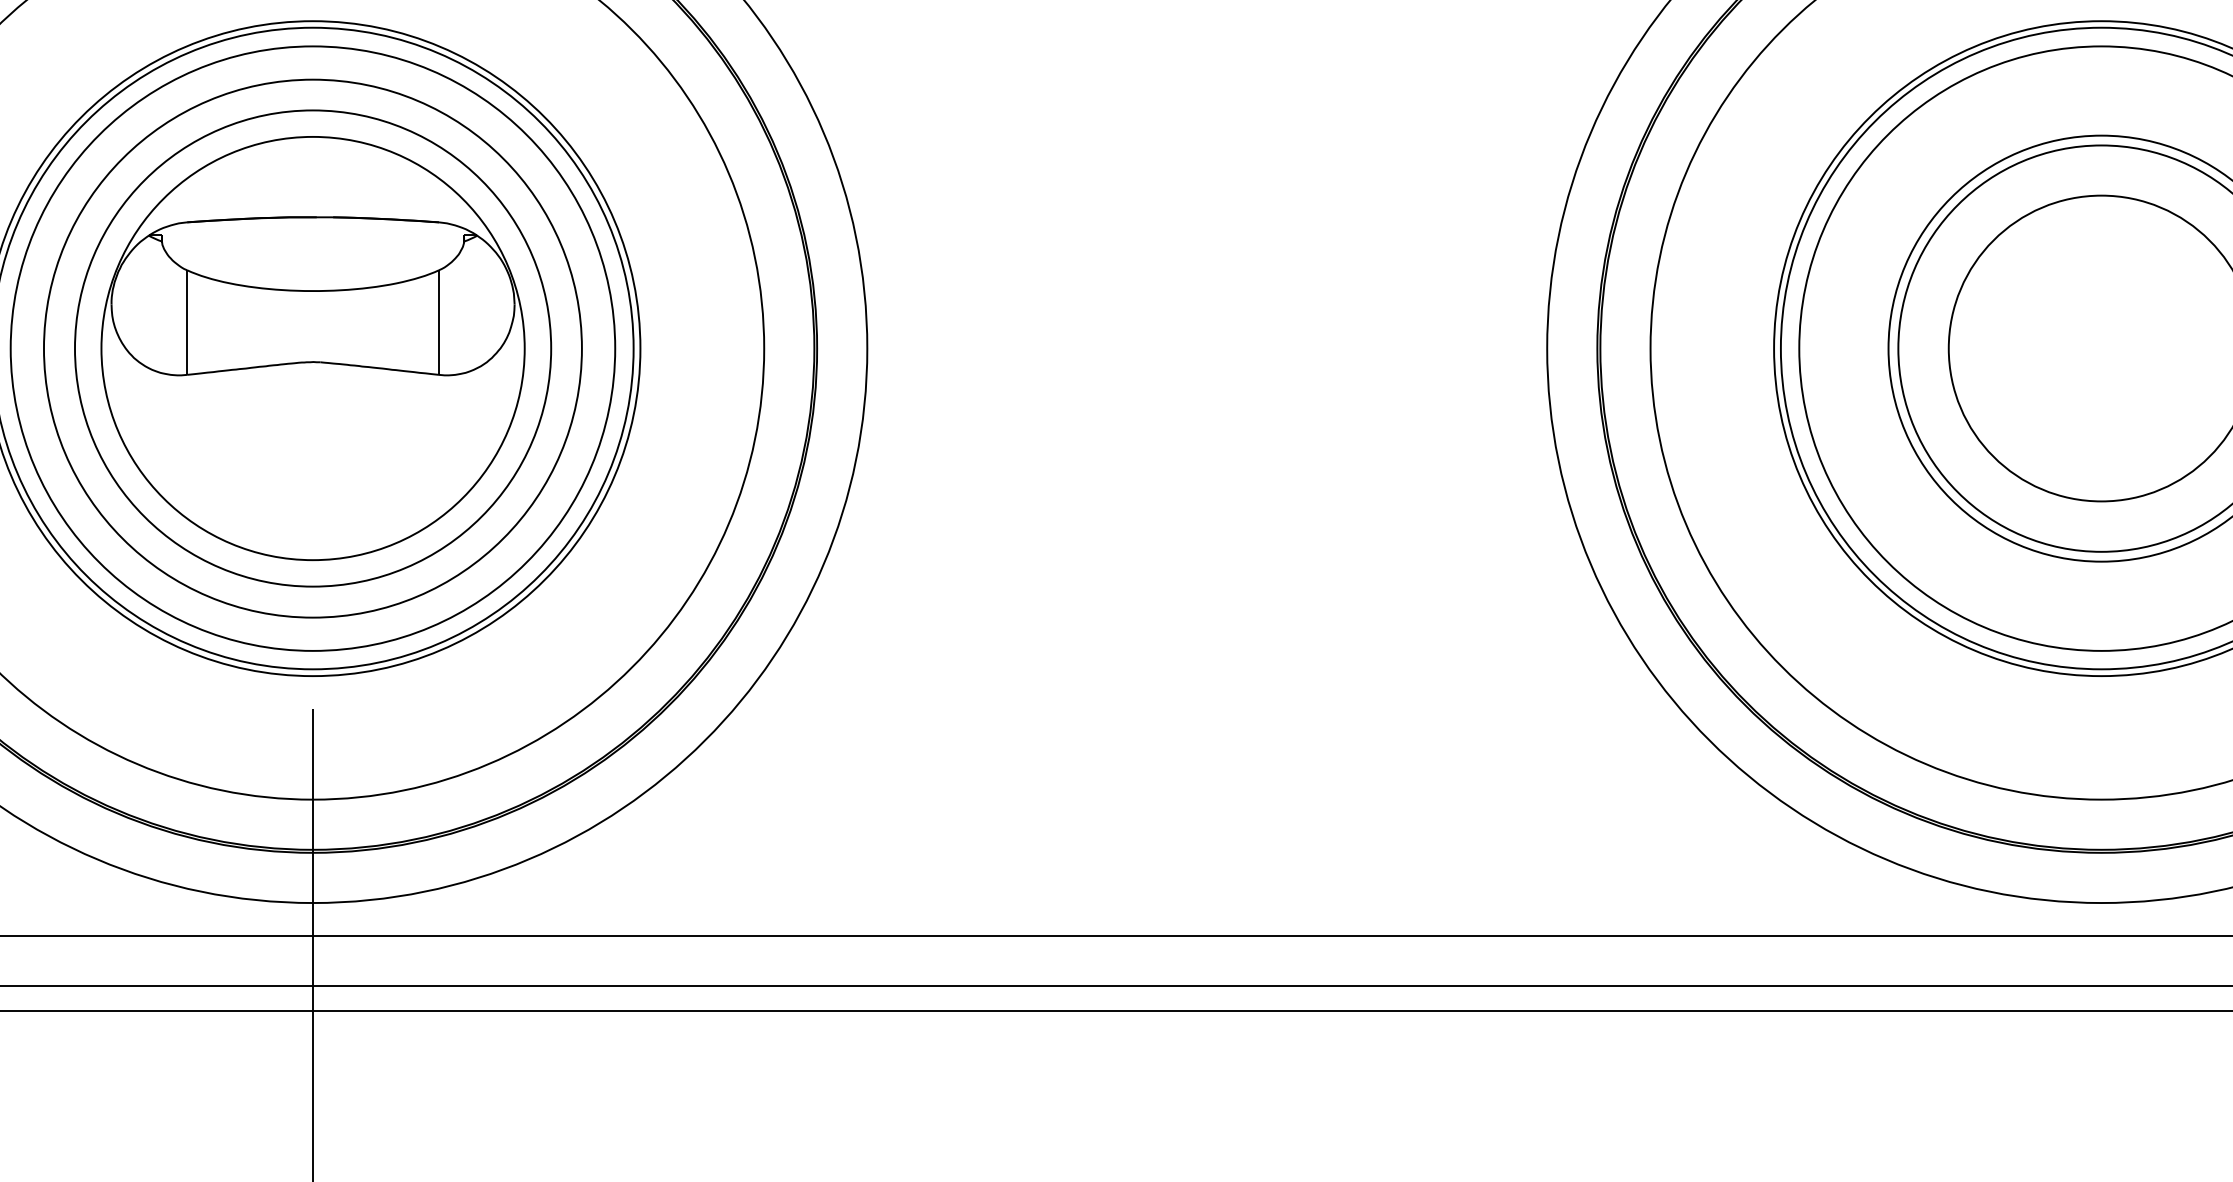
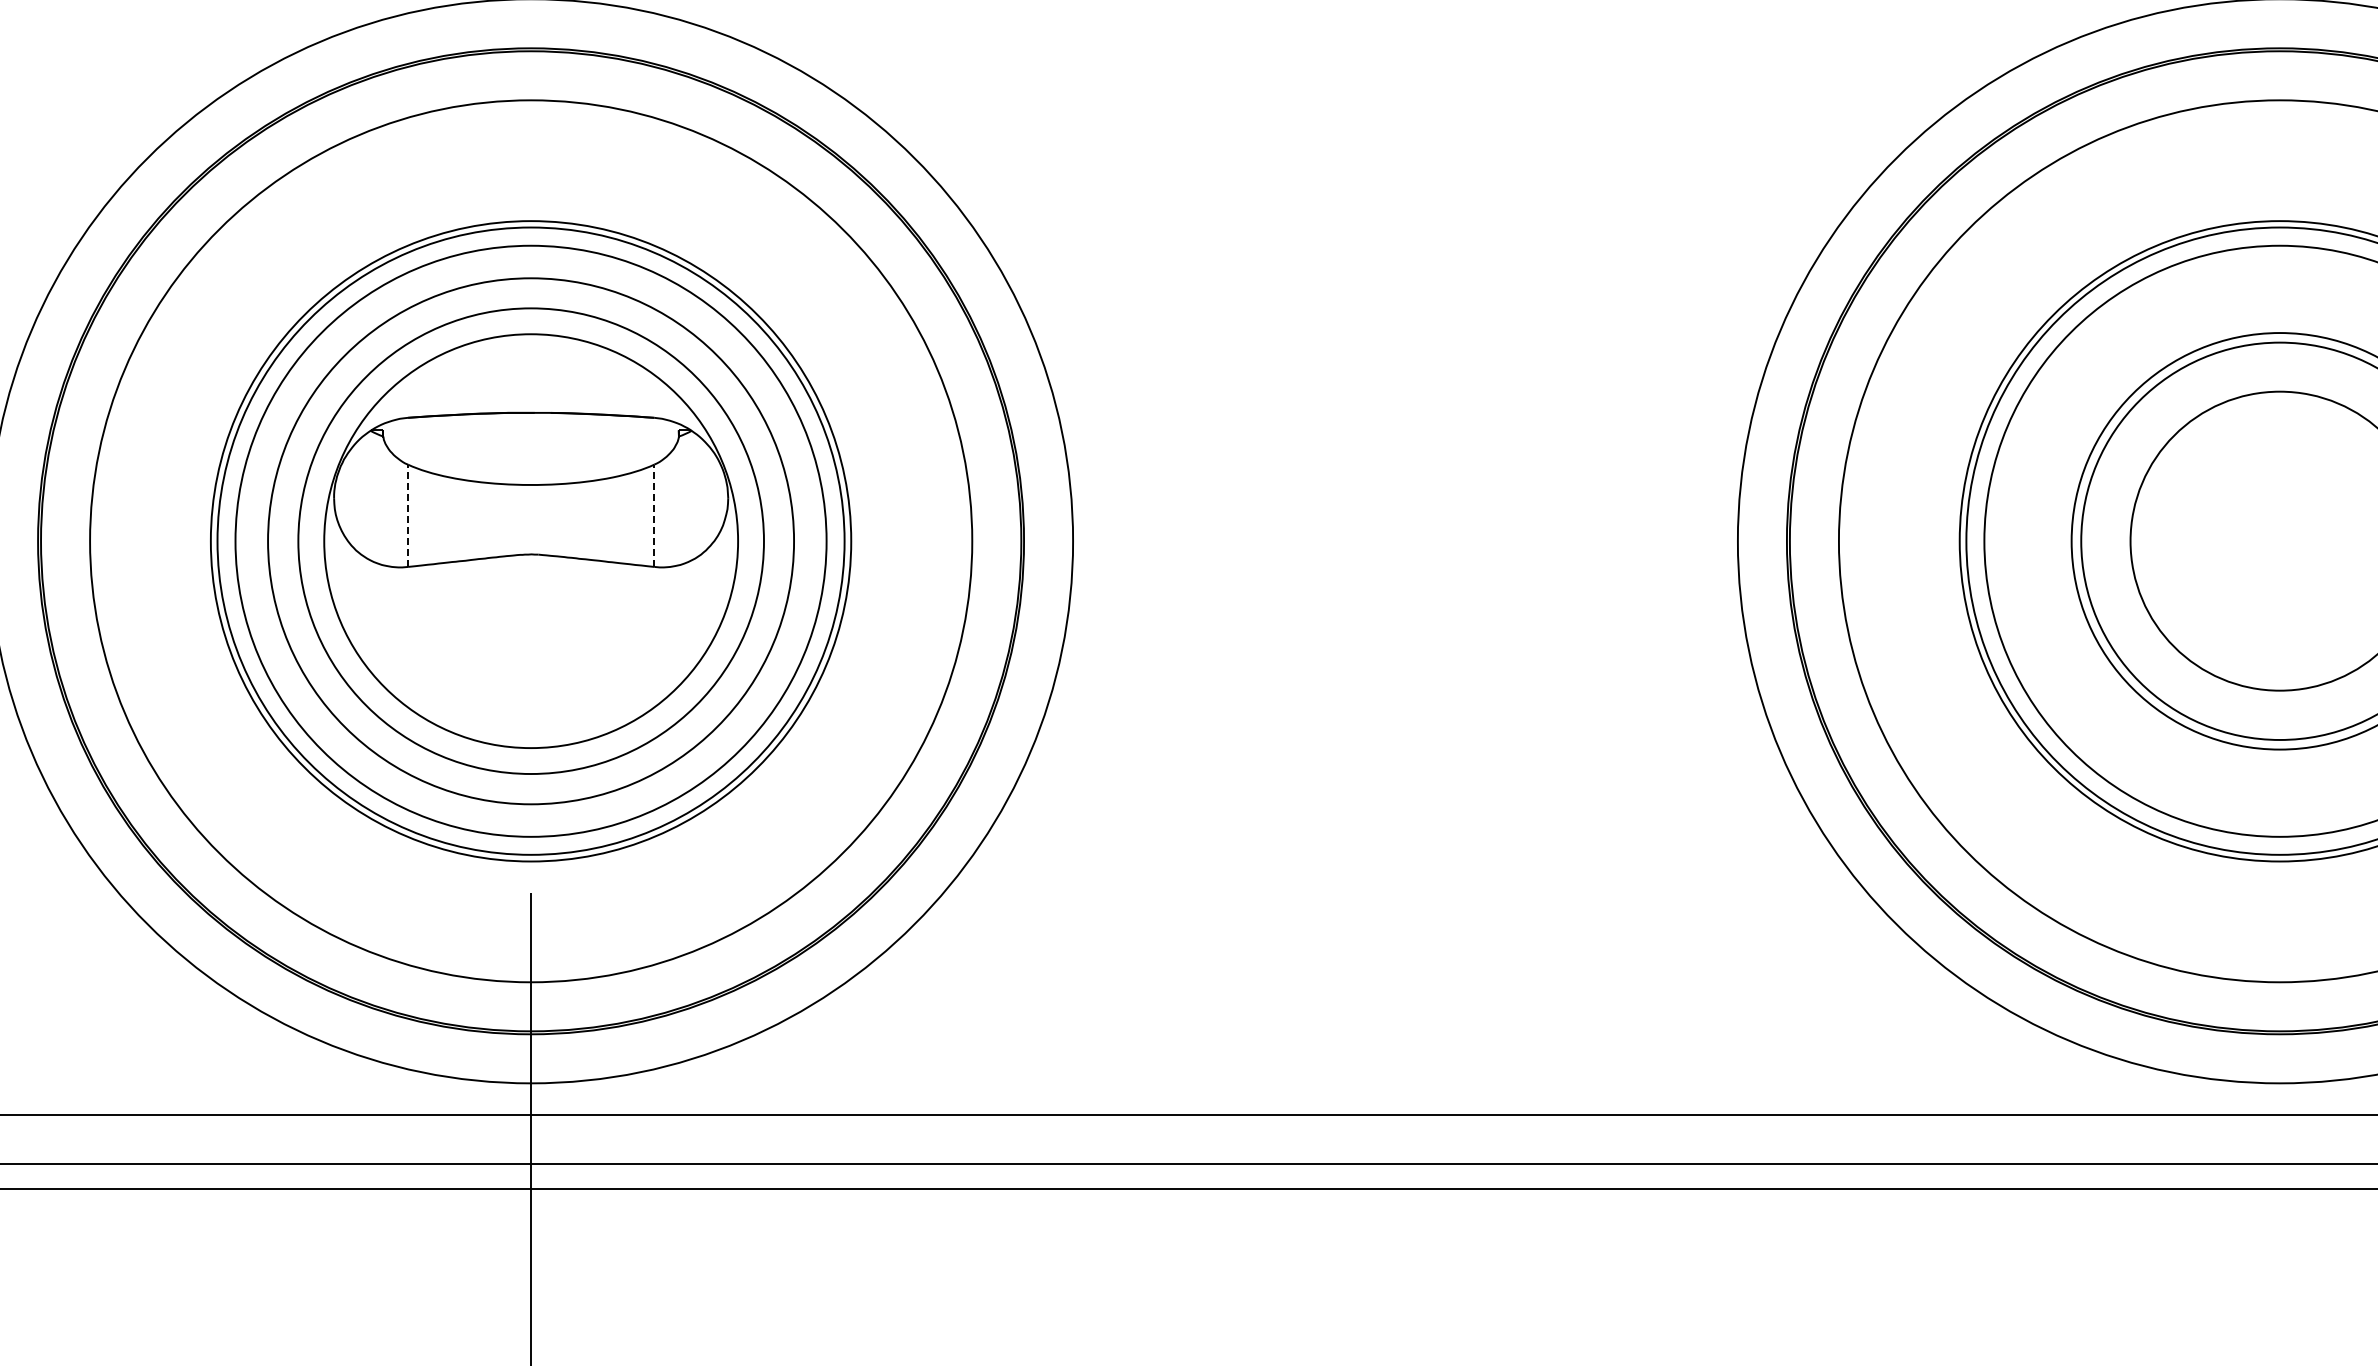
line: (187, 322) -> (408, 515), solid -> dashed
line: (439, 322) -> (654, 515), solid -> dashed

